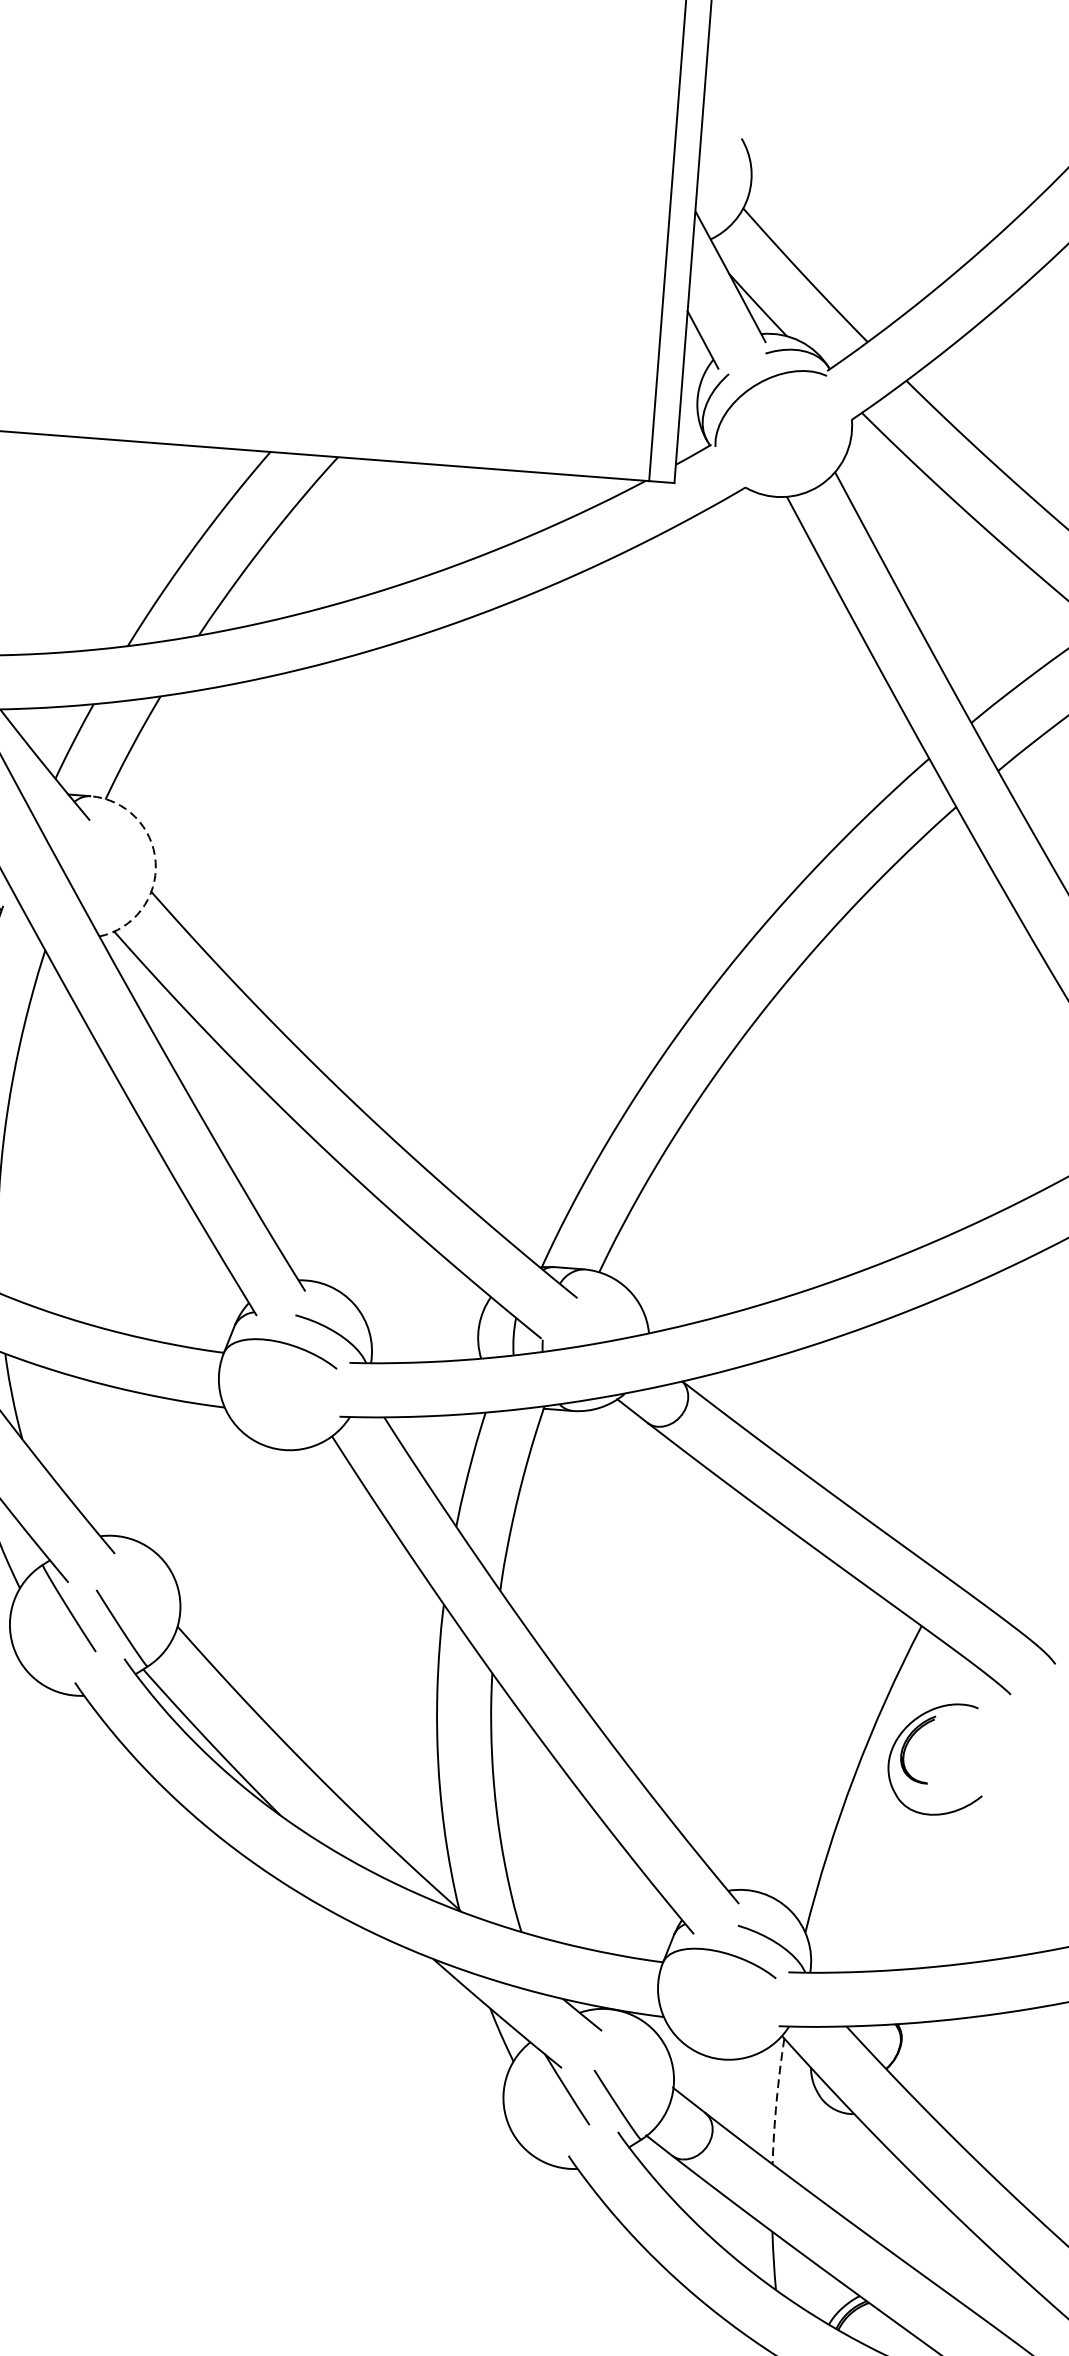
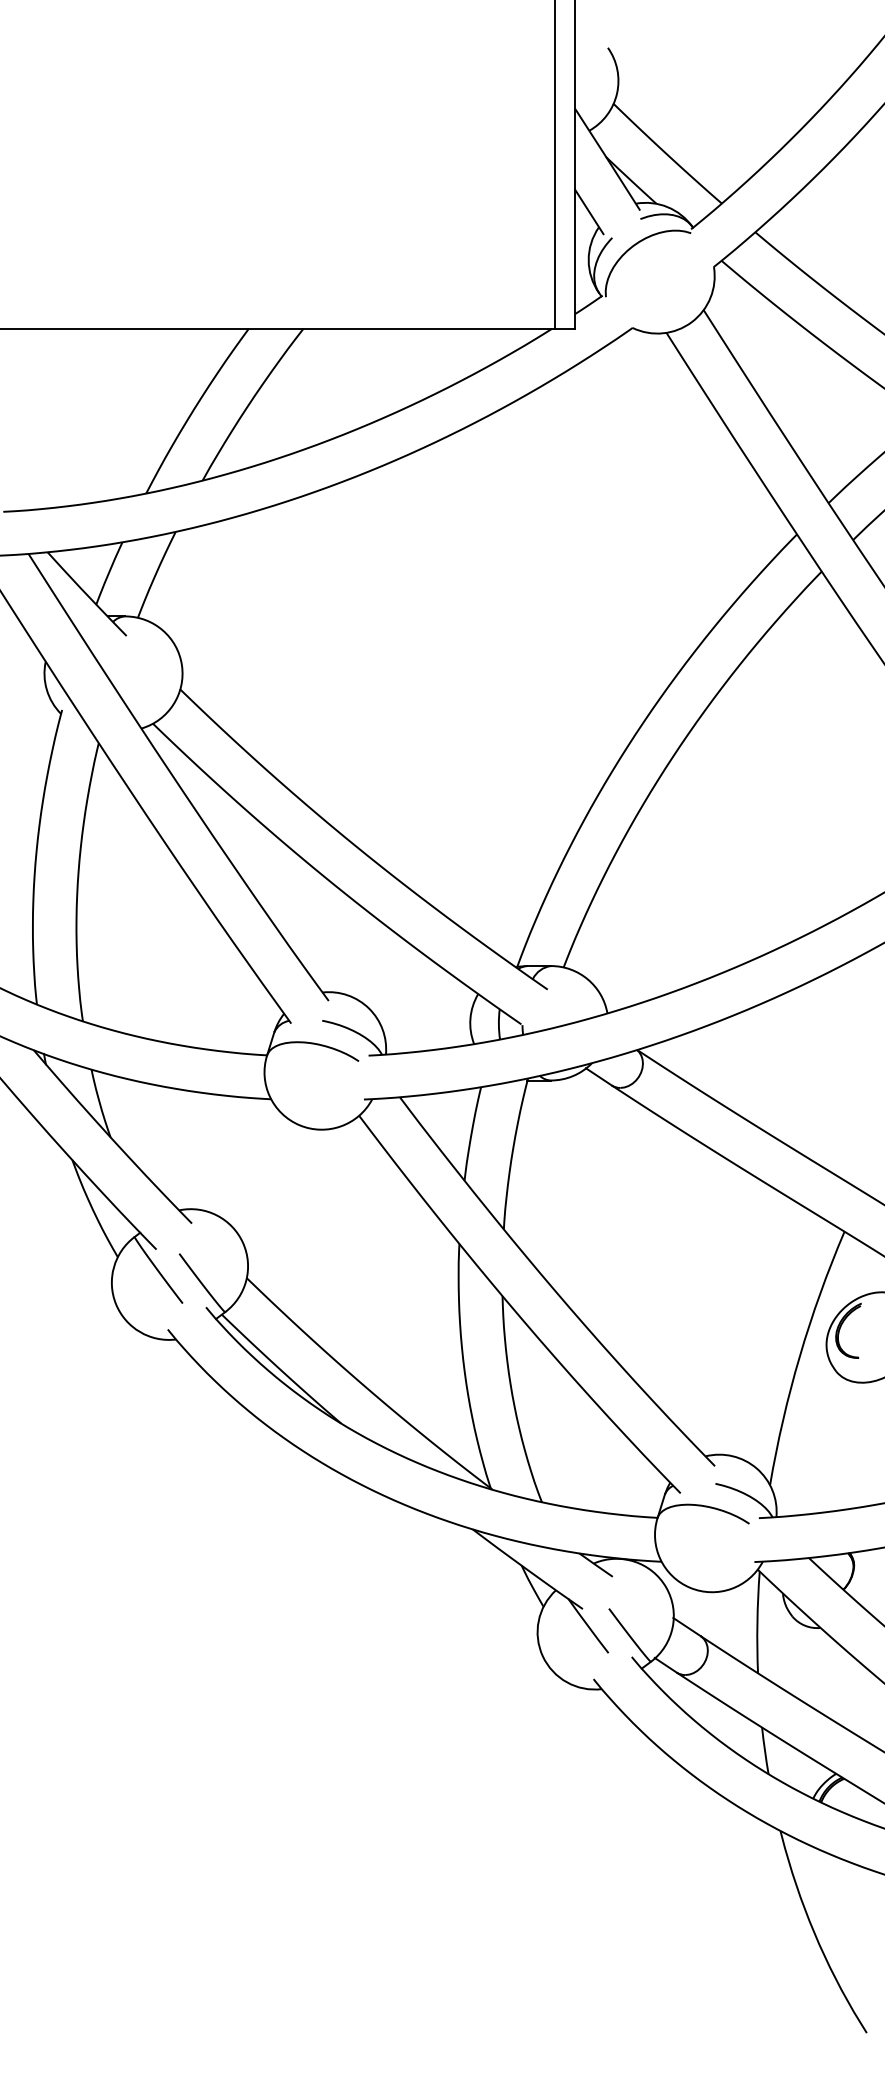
arc: (155, 862) -> (181, 665), dashed -> solid
arc: (776, 2101) -> (757, 1622), dashed -> solid

